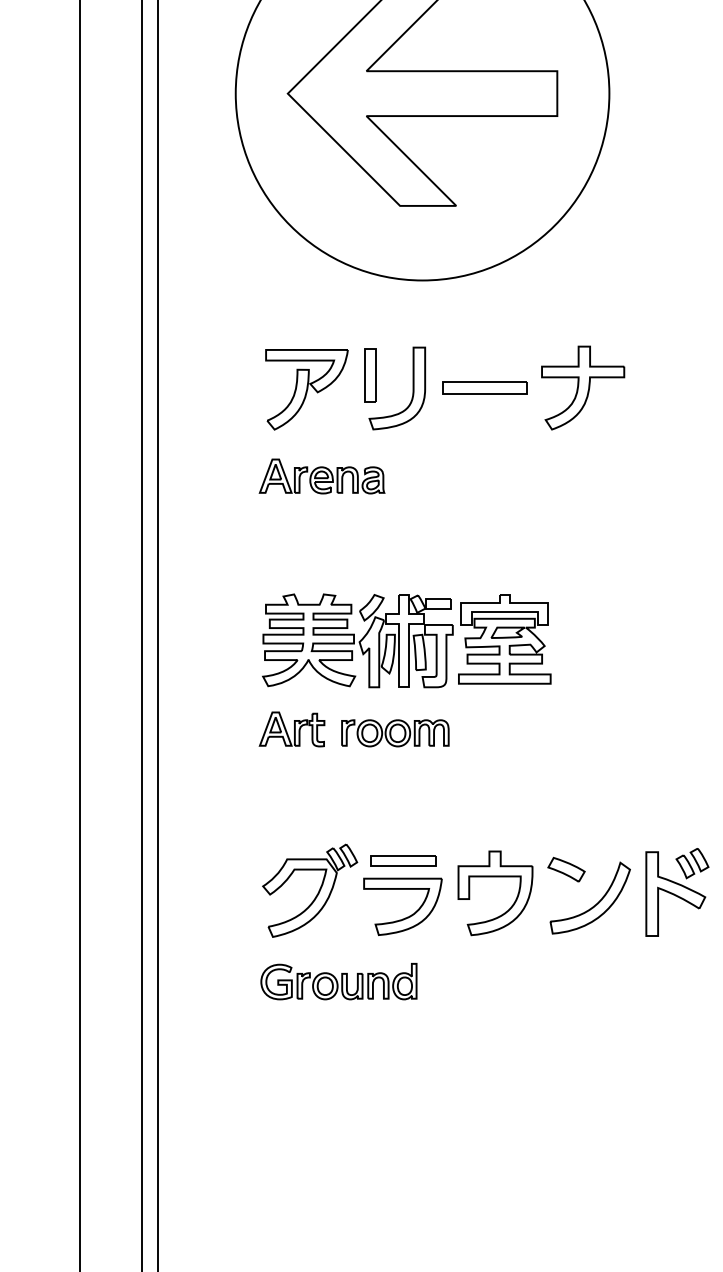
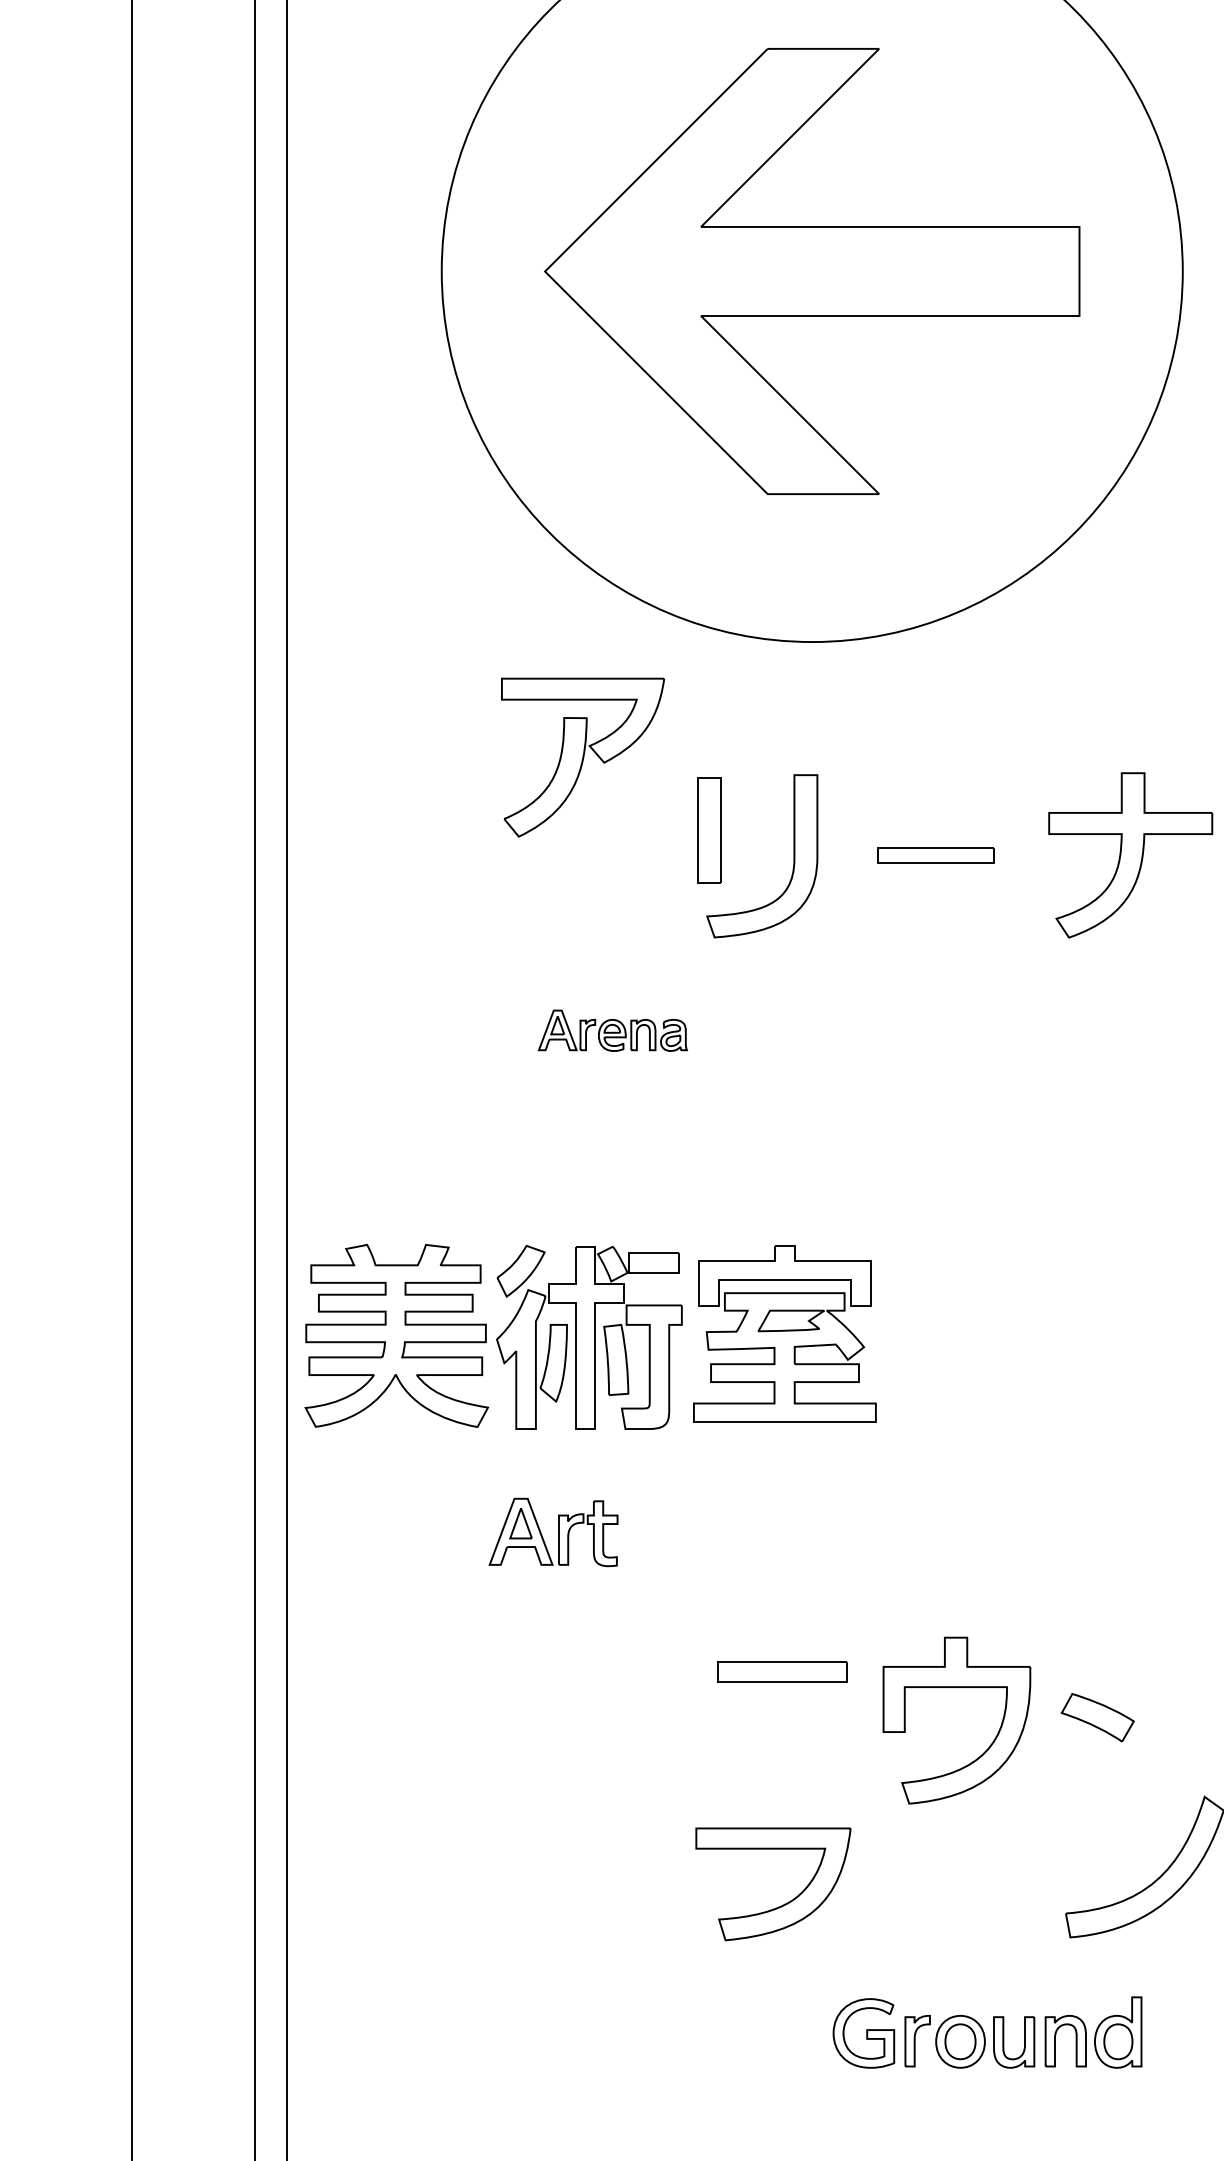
part: (484, 387) -> (935, 854), size x0.7
part: (306, 389) -> (582, 757), moved
part: (321, 476) -> (611, 1030), size x0.6
part: (406, 640) -> (589, 1336), moved
part: (395, 733) -> (758, 1540), removed
part: (403, 860) -> (782, 1671), moved
part: (566, 869) -> (1097, 1717), moved
part: (495, 877) -> (956, 1689), moved
part: (316, 894) -> (601, 1859), removed
part: (338, 981) -> (986, 2032), moved

